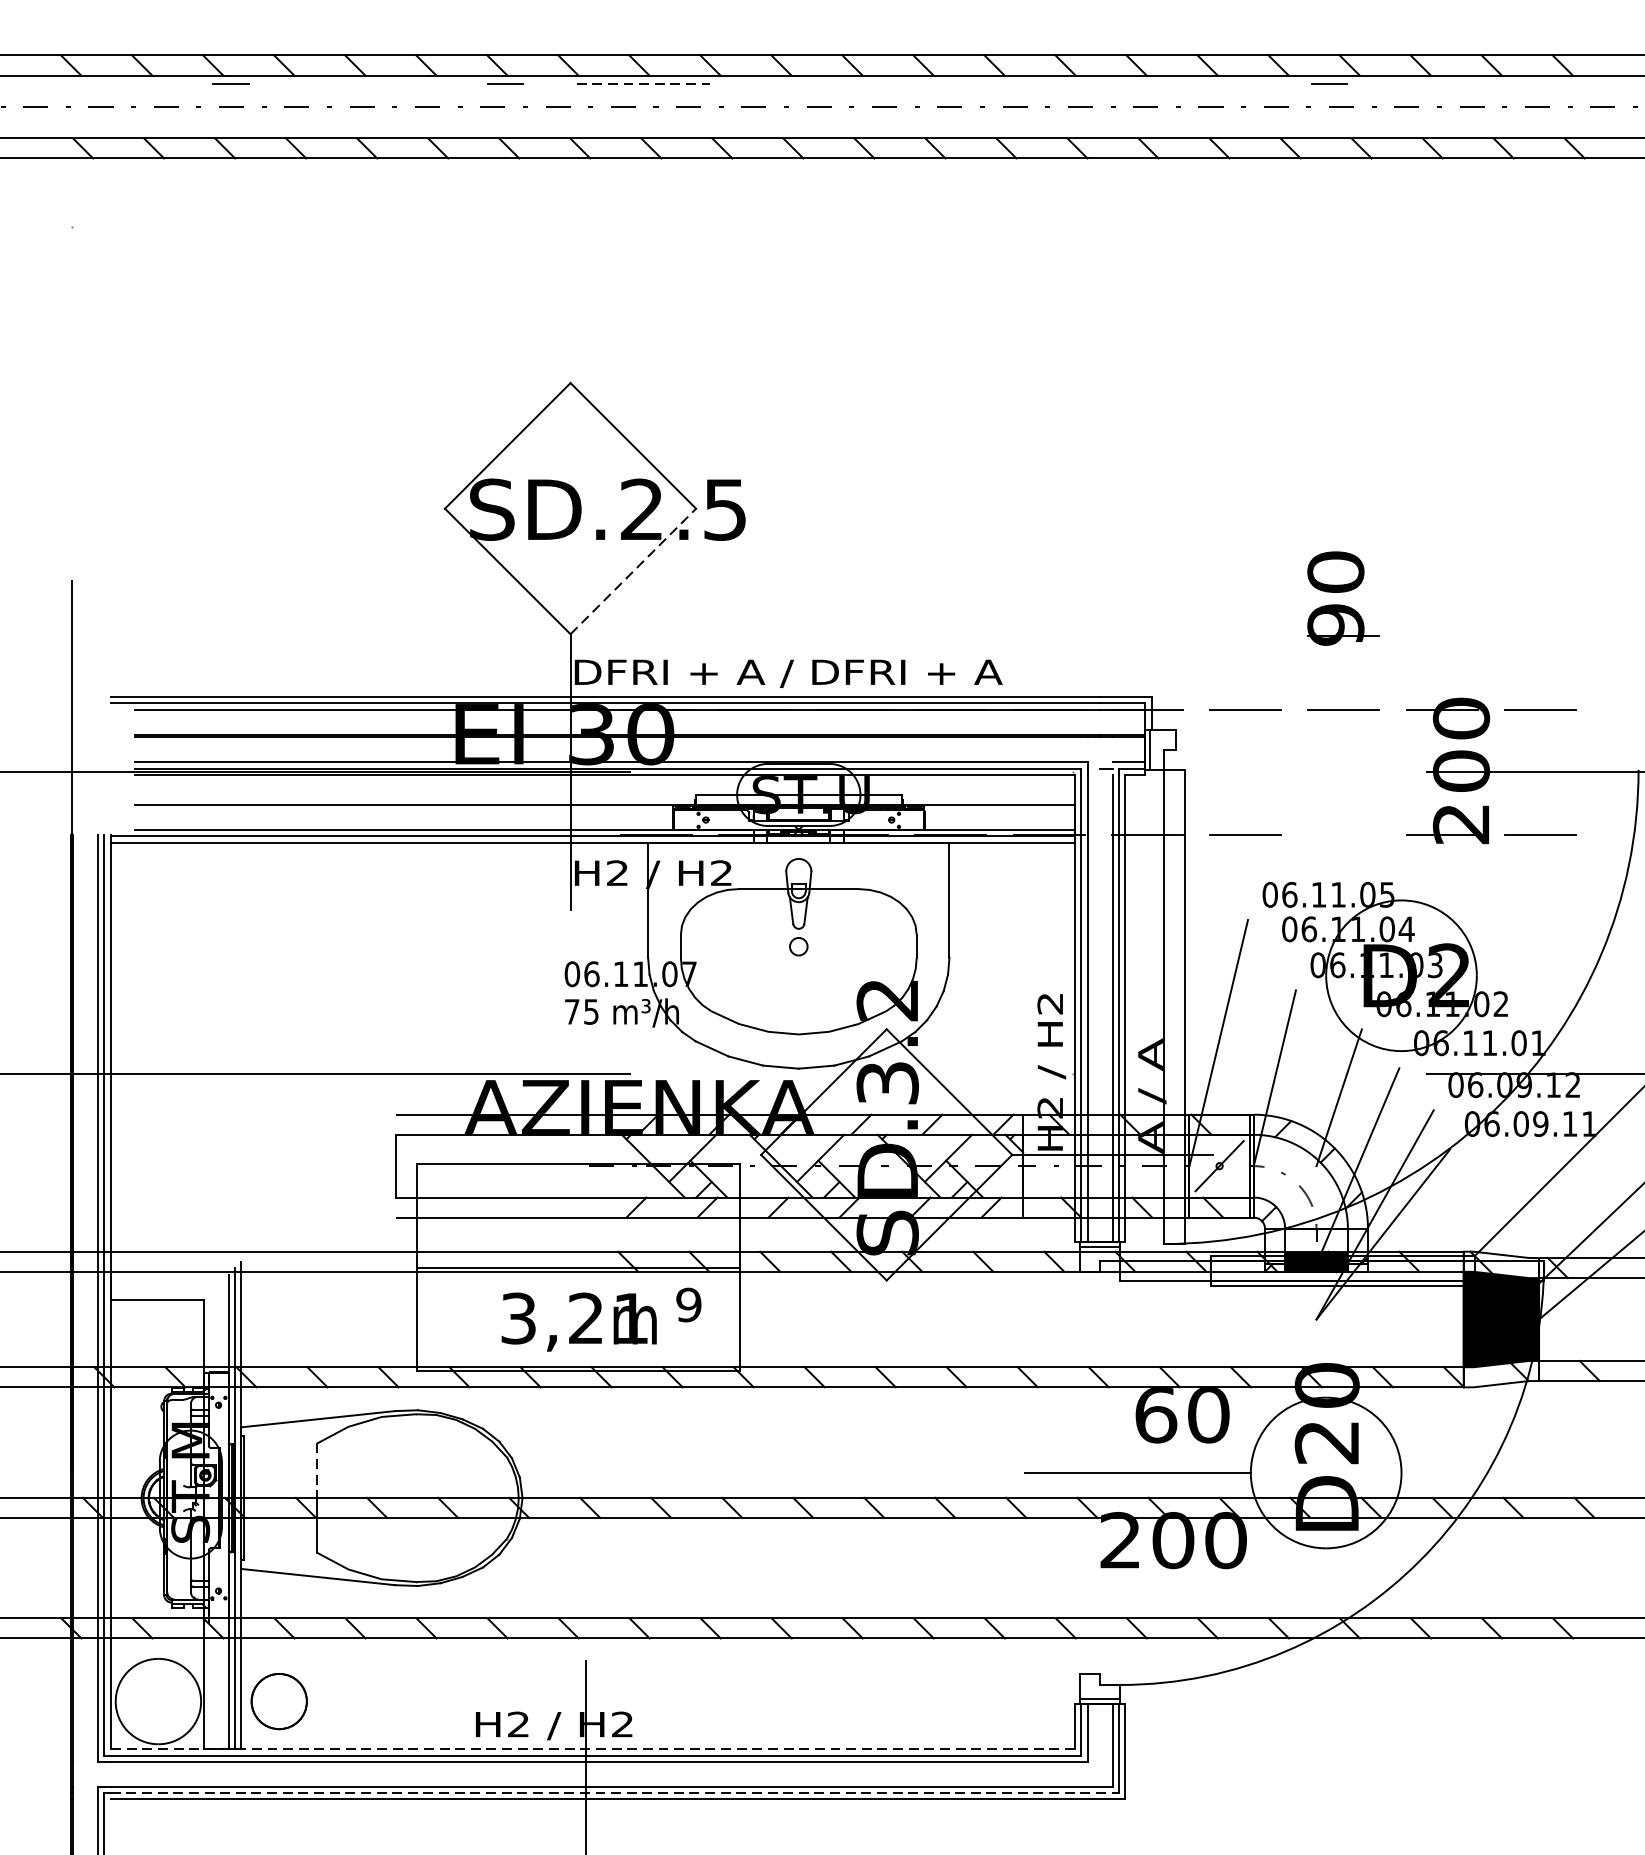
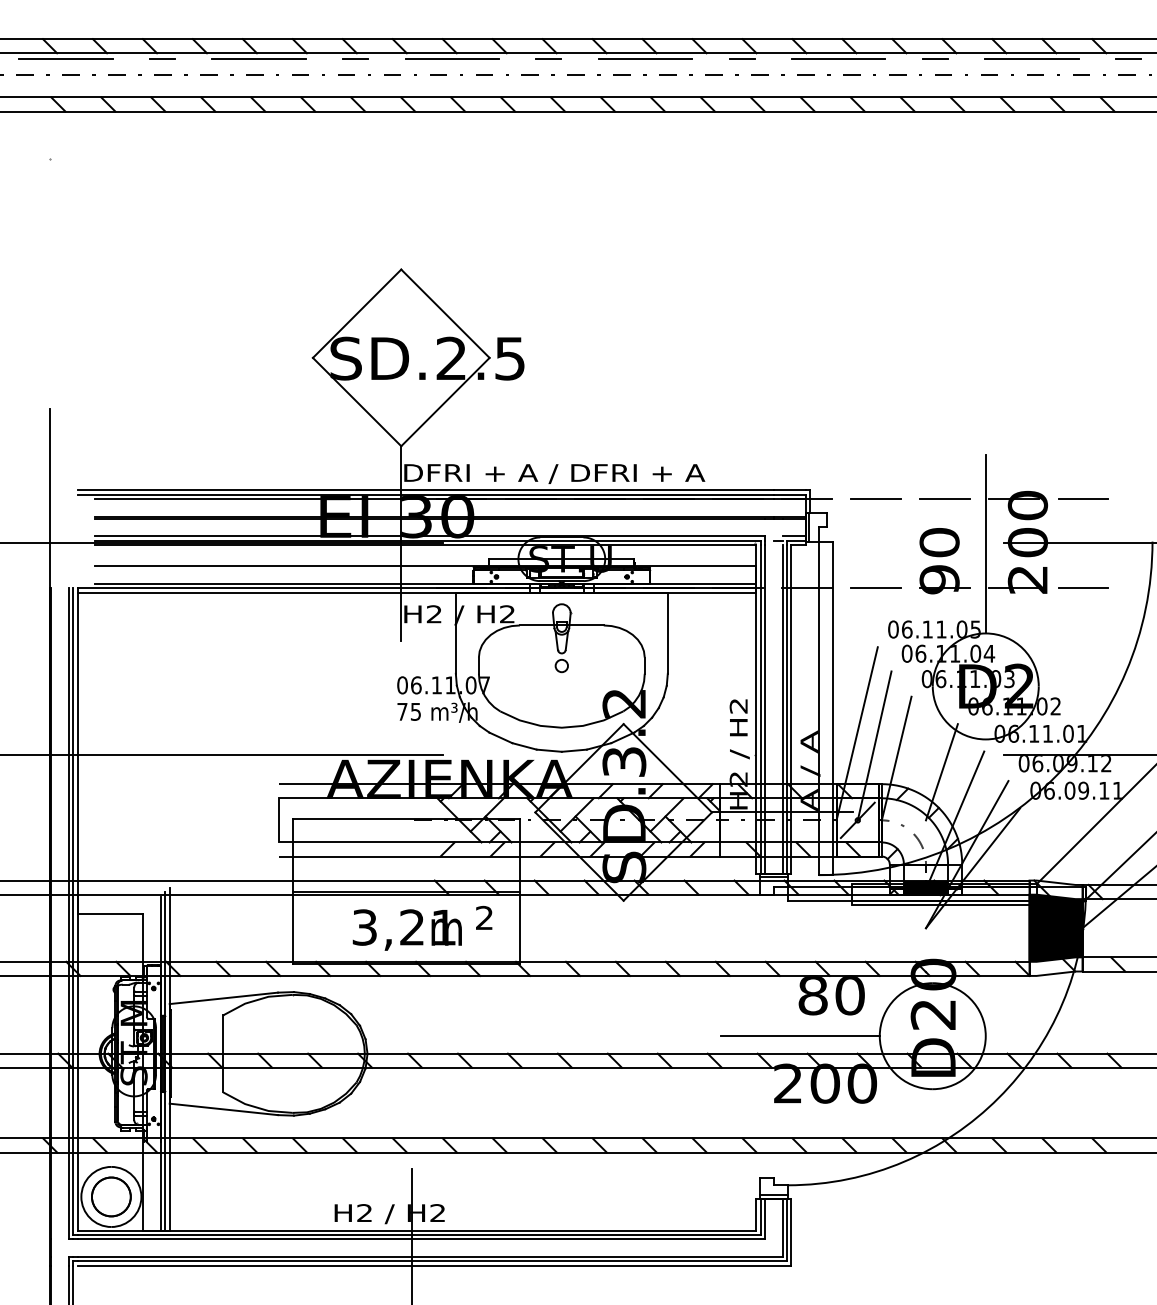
line: (93, 84) -> (65, 59), added
line: (367, 84) -> (258, 59), added
line: (643, 84) -> (452, 59), dashed -> solid
line: (779, 84) -> (548, 59), added
line: (917, 84) -> (645, 59), added
line: (1054, 84) -> (741, 59), added
line: (1192, 84) -> (838, 59), added
line: (1466, 84) -> (1031, 59), added
line: (1603, 84) -> (1127, 59), added
line: (633, 570) -> (445, 401), dashed -> solid
part: (1342, 599) -> (944, 561), moved
line: (1401, 773) -> (985, 544), added
line: (1243, 1059) -> (874, 745), added
text: (688, 1305) -> (484, 918), 9 -> 2
text: (1156, 1416) -> (813, 996), 60 -> 80
line: (317, 1472) -> (223, 1035), dashed -> solid
part: (279, 1700) -> (111, 1196), moved
line: (592, 1749) -> (416, 1230), dashed -> solid
line: (614, 1793) -> (432, 1261), dashed -> solid

